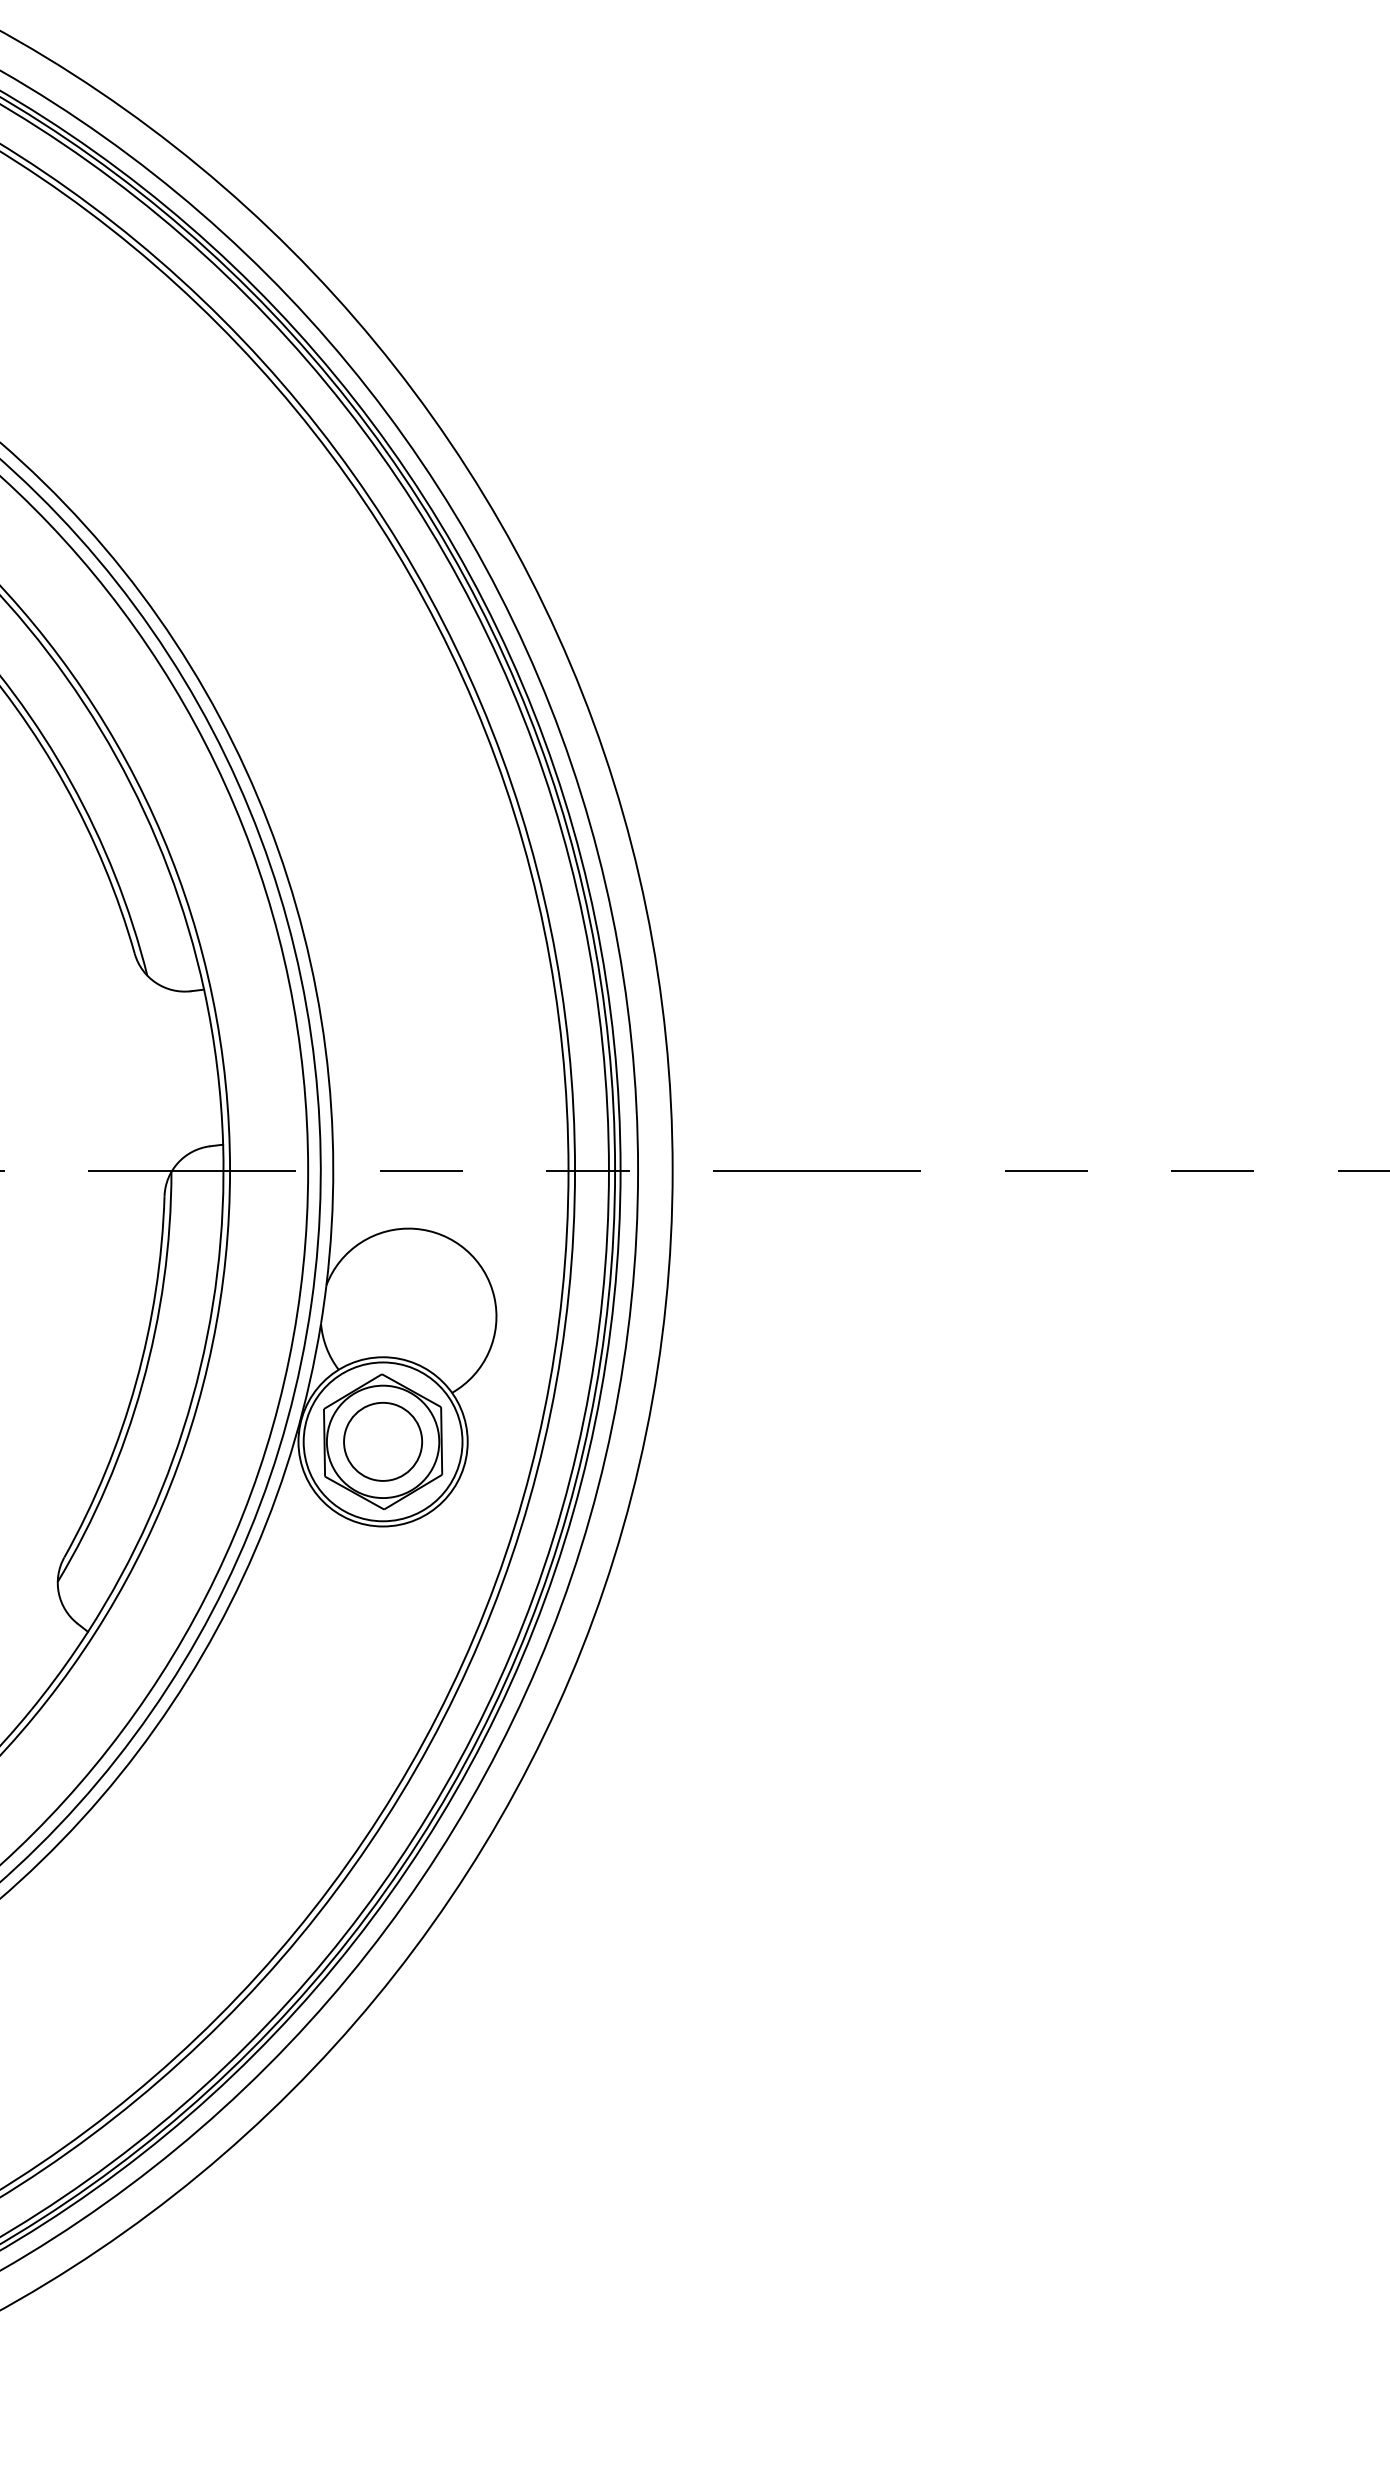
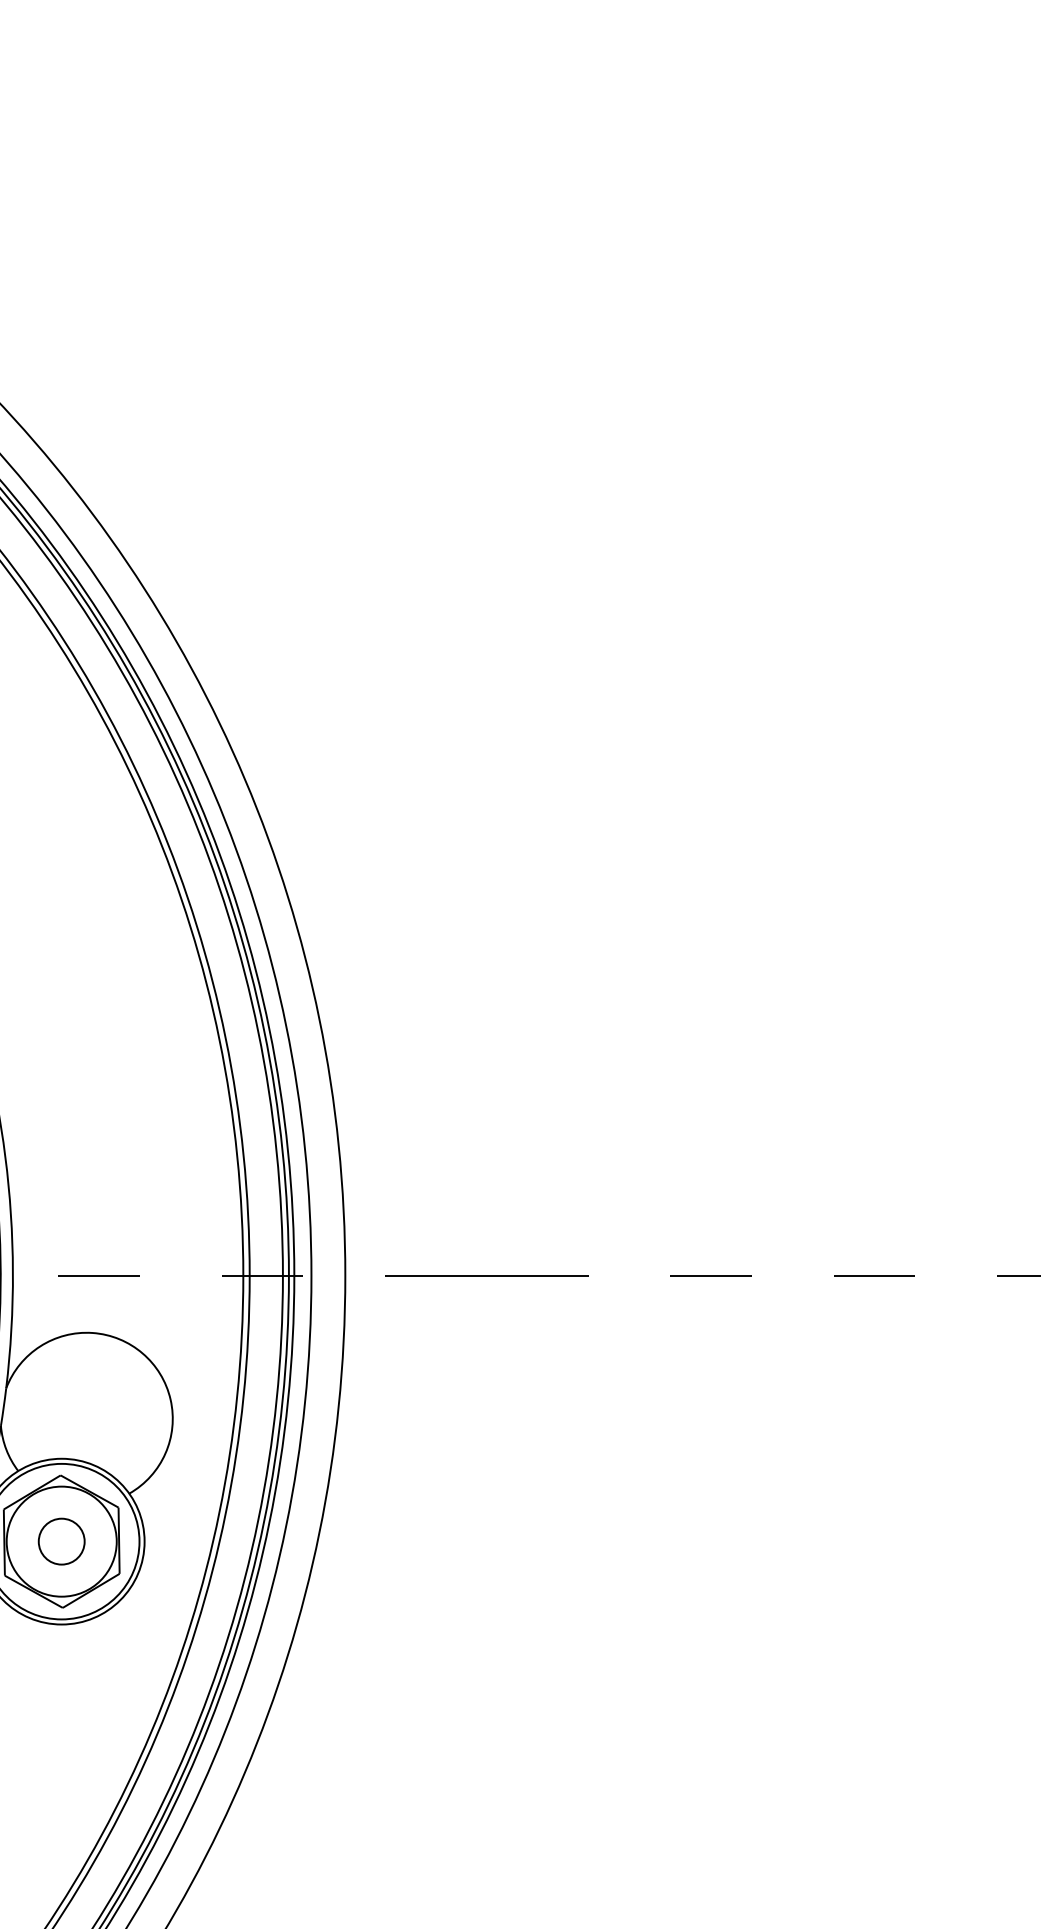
circle: (383, 1441) -> (62, 1541), size x0.6

